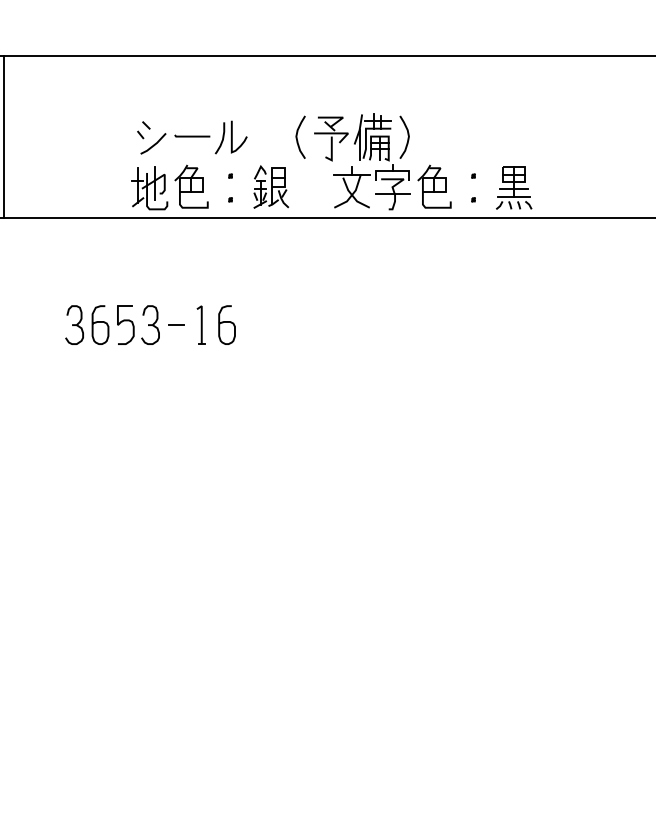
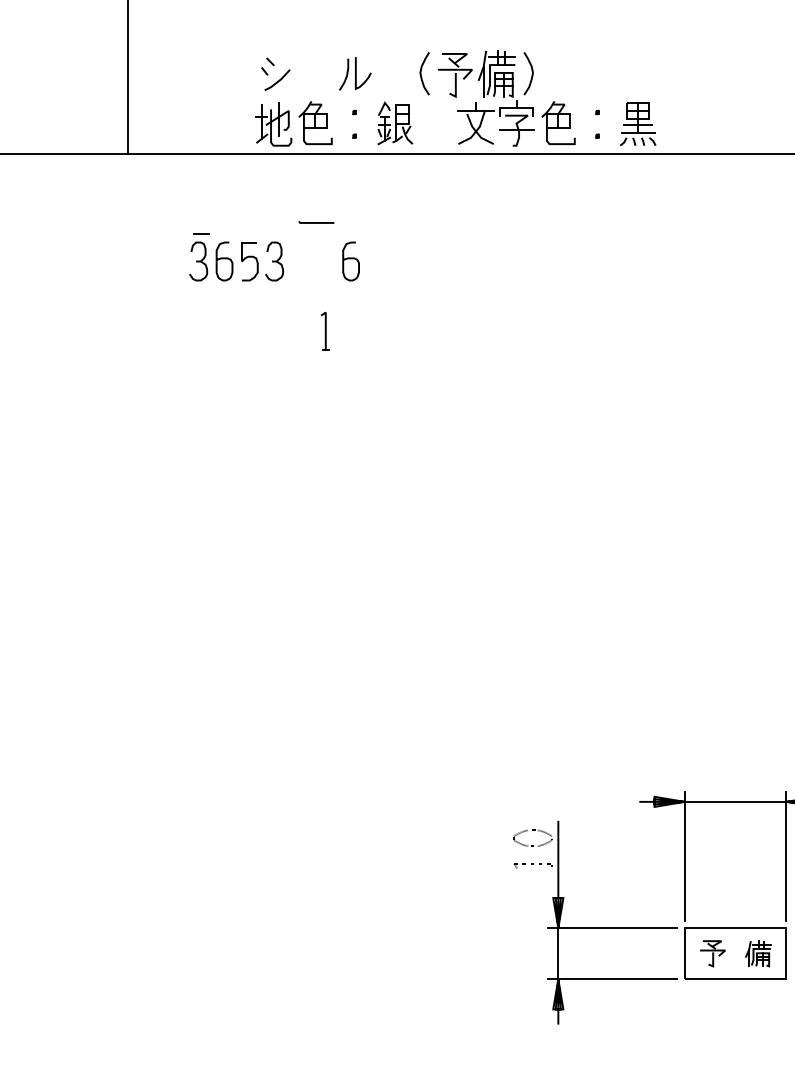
line: (192, 136) -> (316, 222), moved
line: (176, 325) -> (201, 233), moved
part: (200, 325) -> (324, 331), moved

